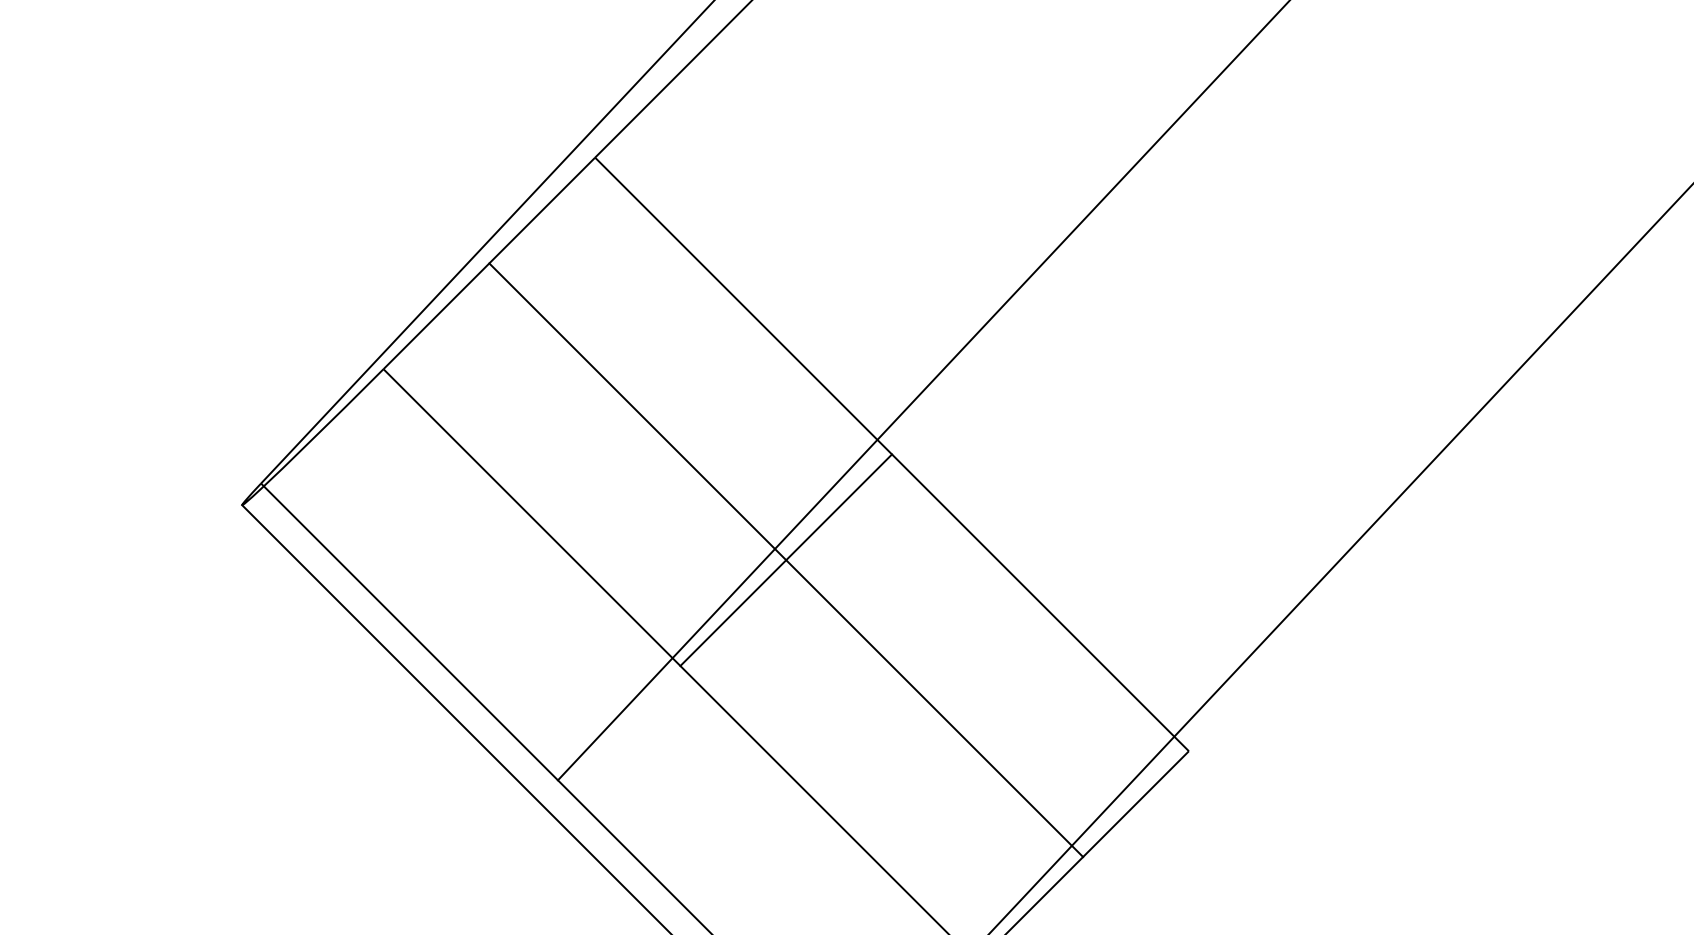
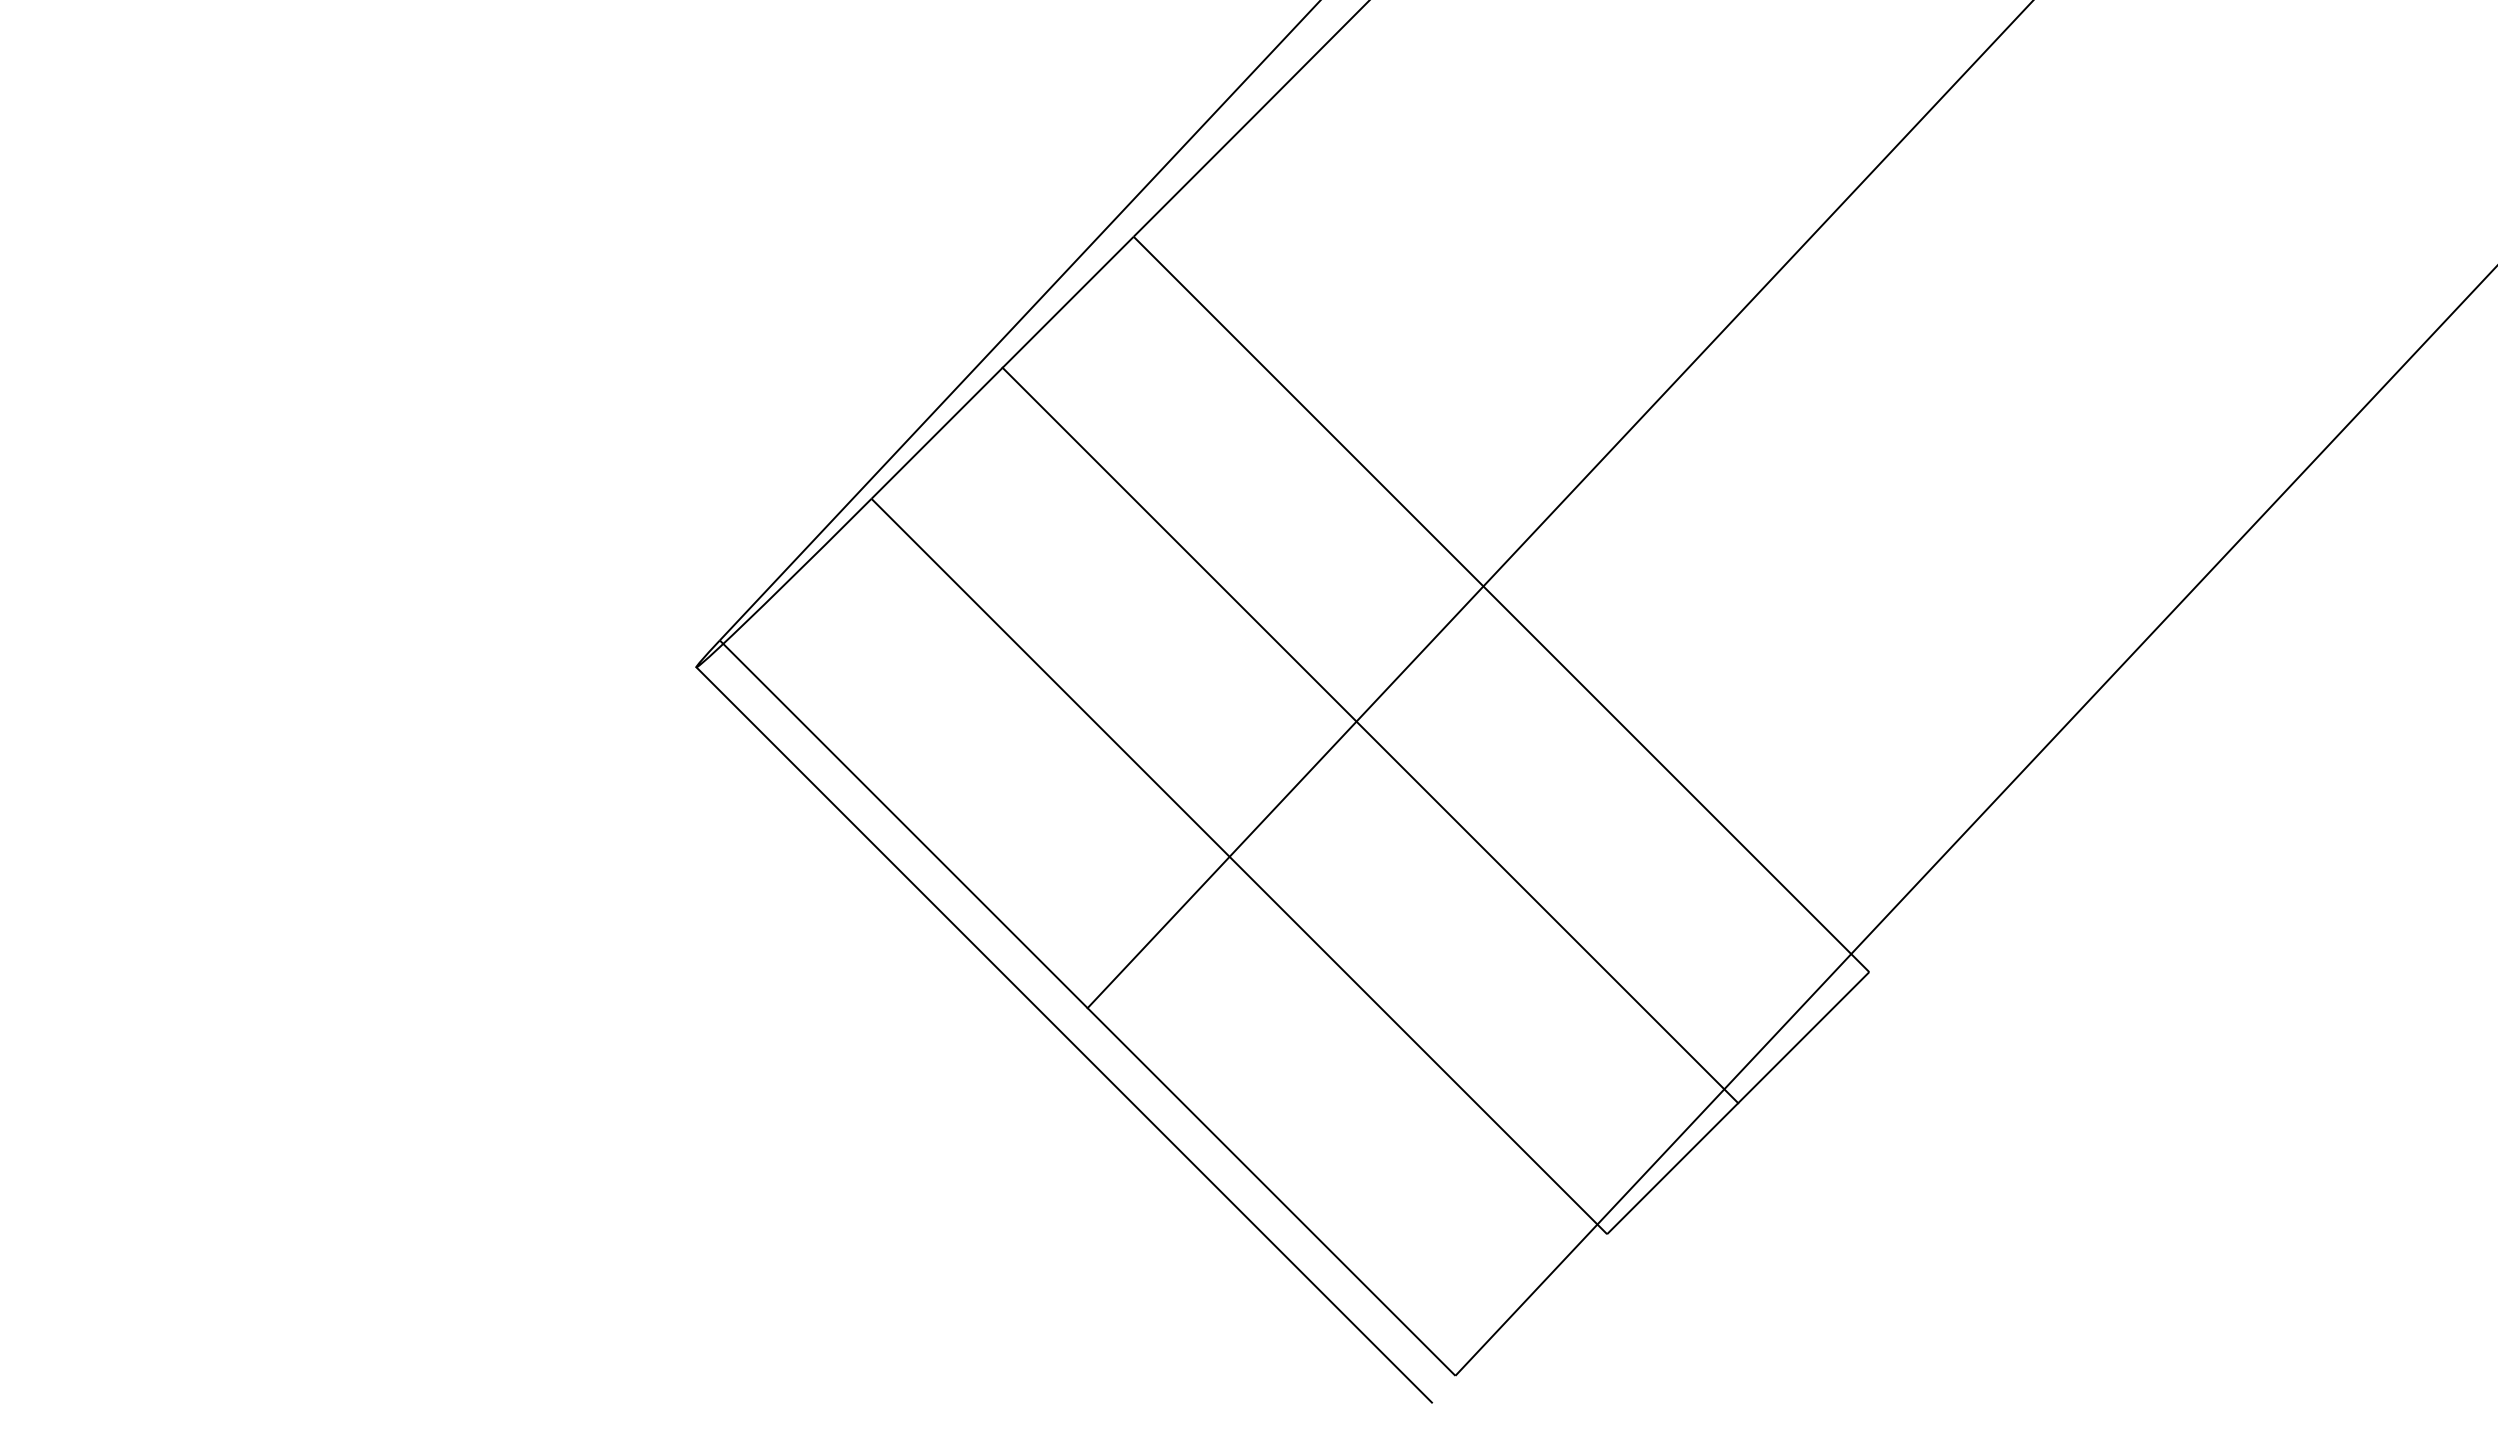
line: (786, 560) -> (1370, 735), removed

